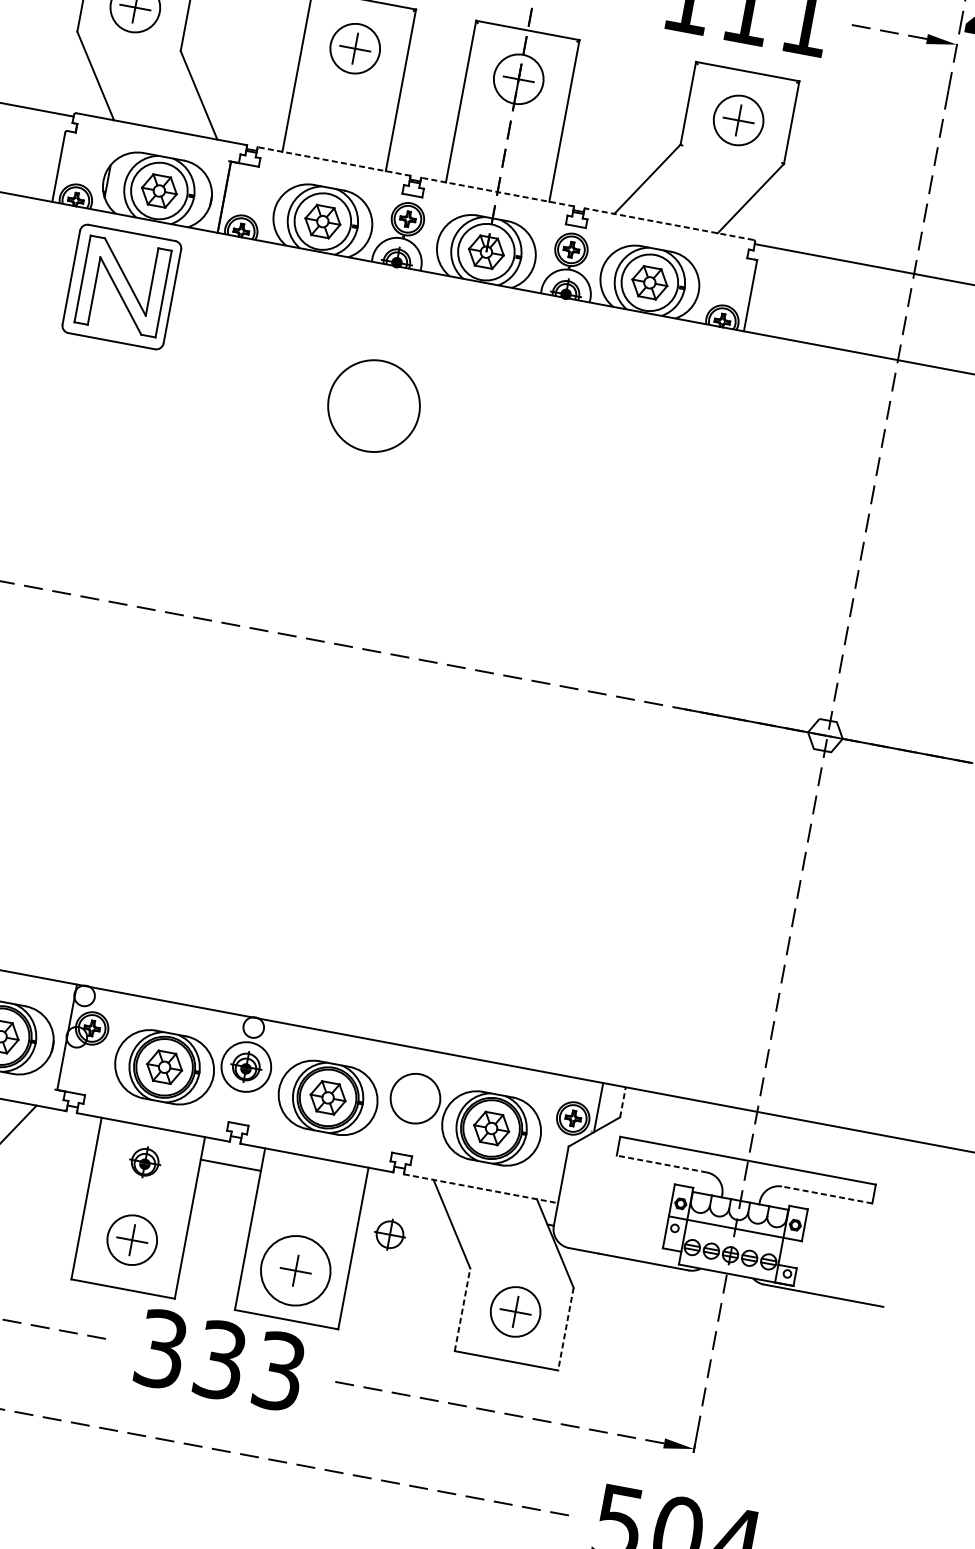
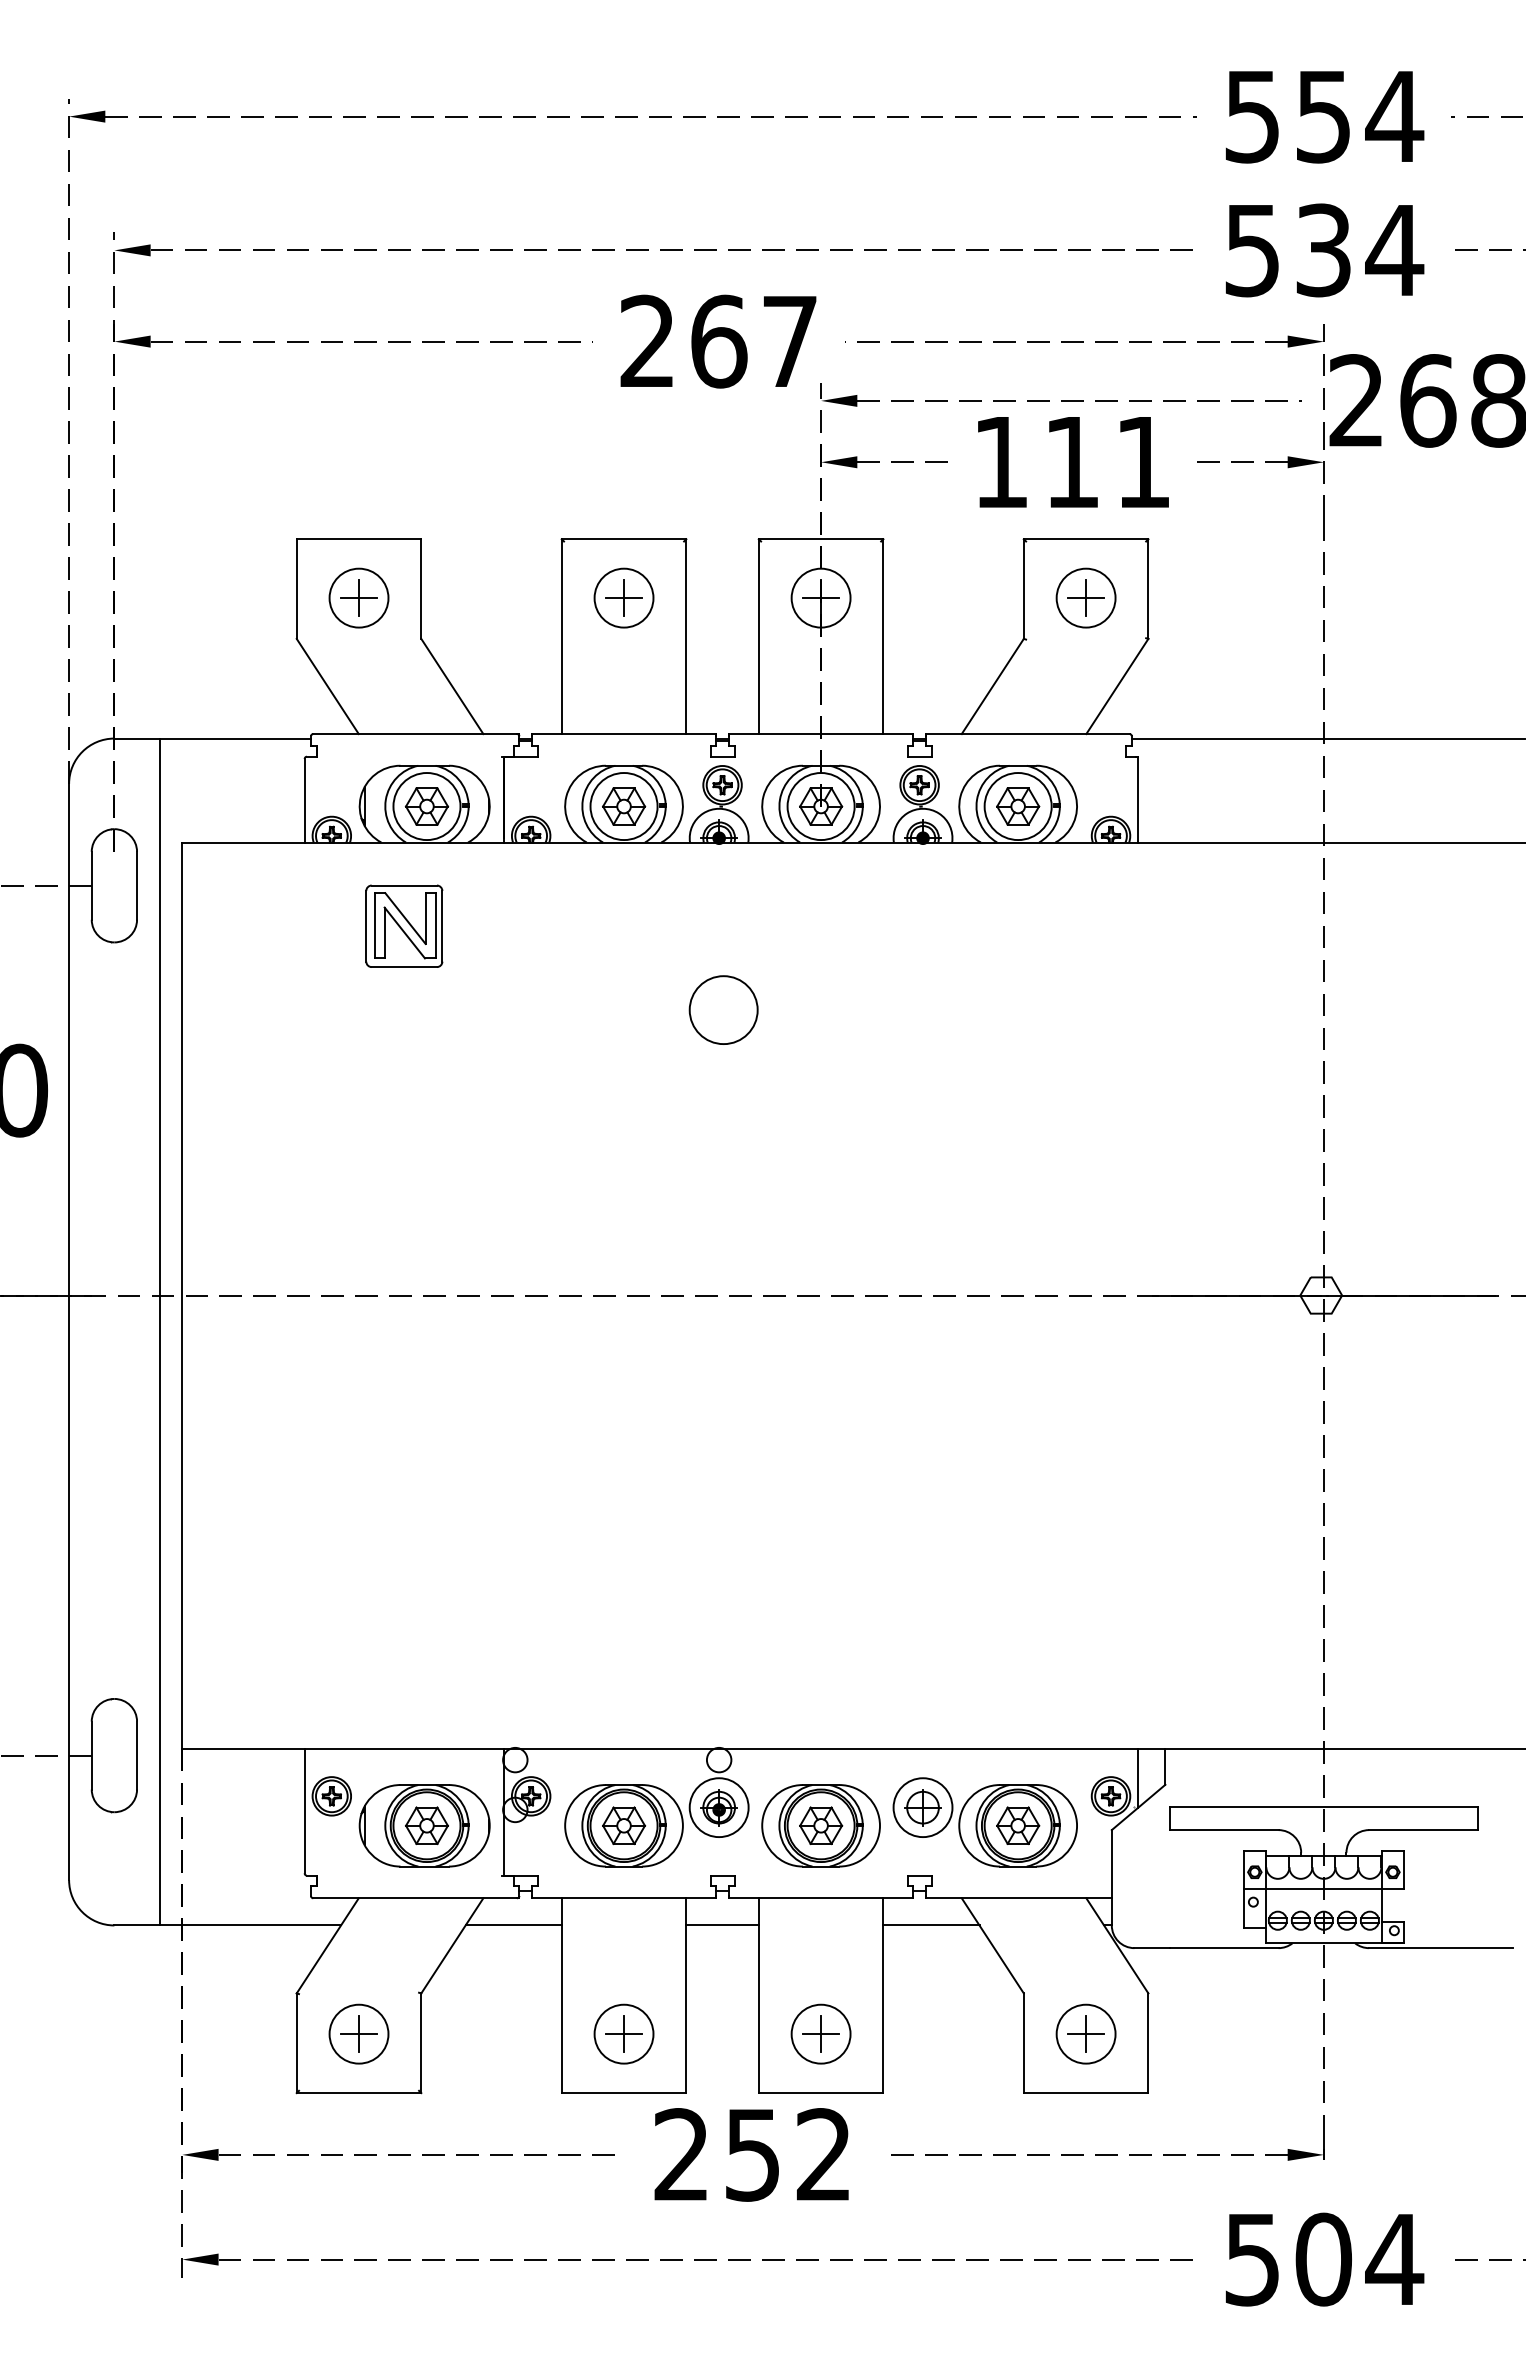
line: (333, 161) -> (623, 734), dashed -> solid
line: (497, 192) -> (820, 734), dashed -> solid
line: (668, 224) -> (1027, 734), dashed -> solid
part: (122, 286) -> (404, 925), size x0.62
circle: (373, 405) -> (723, 1009), size x0.62
line: (623, 1102) -> (1165, 1766), dashed -> solid
line: (57, 1132) -> (513, 1925), added
part: (144, 1162) -> (621, 1940), removed
line: (661, 1164) -> (1223, 1830), dashed -> solid
line: (480, 1188) -> (1018, 1898), dashed -> solid
line: (826, 1195) -> (1422, 1830), dashed -> solid
line: (404, 1197) -> (931, 1925), added
part: (389, 1234) -> (922, 1807), moved
circle: (295, 1270) -> (820, 2033), size x0.71
line: (462, 1309) -> (1023, 2043), dashed -> solid
line: (565, 1329) -> (1148, 2043), dashed -> solid
text: (220, 1359) -> (752, 2154), 333 -> 252

